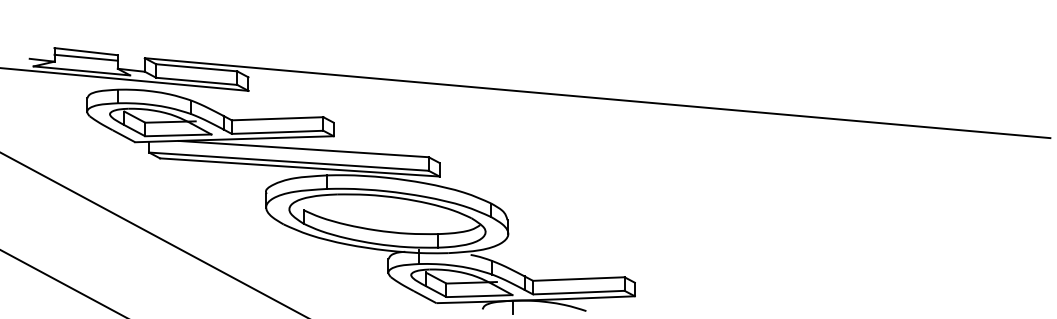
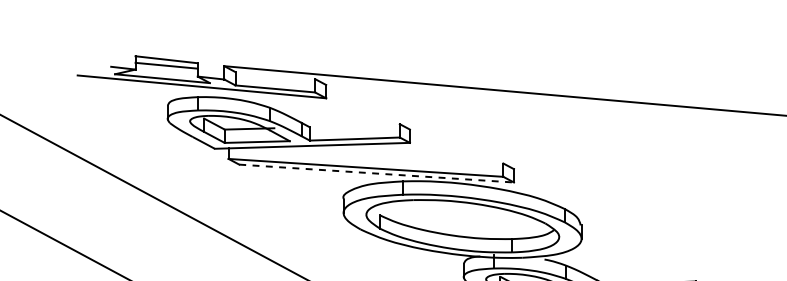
line: (196, 67) -> (275, 75), removed
line: (277, 118) -> (354, 125), removed
line: (303, 148) -> (380, 154), removed
line: (300, 167) -> (377, 173), solid -> dashed

